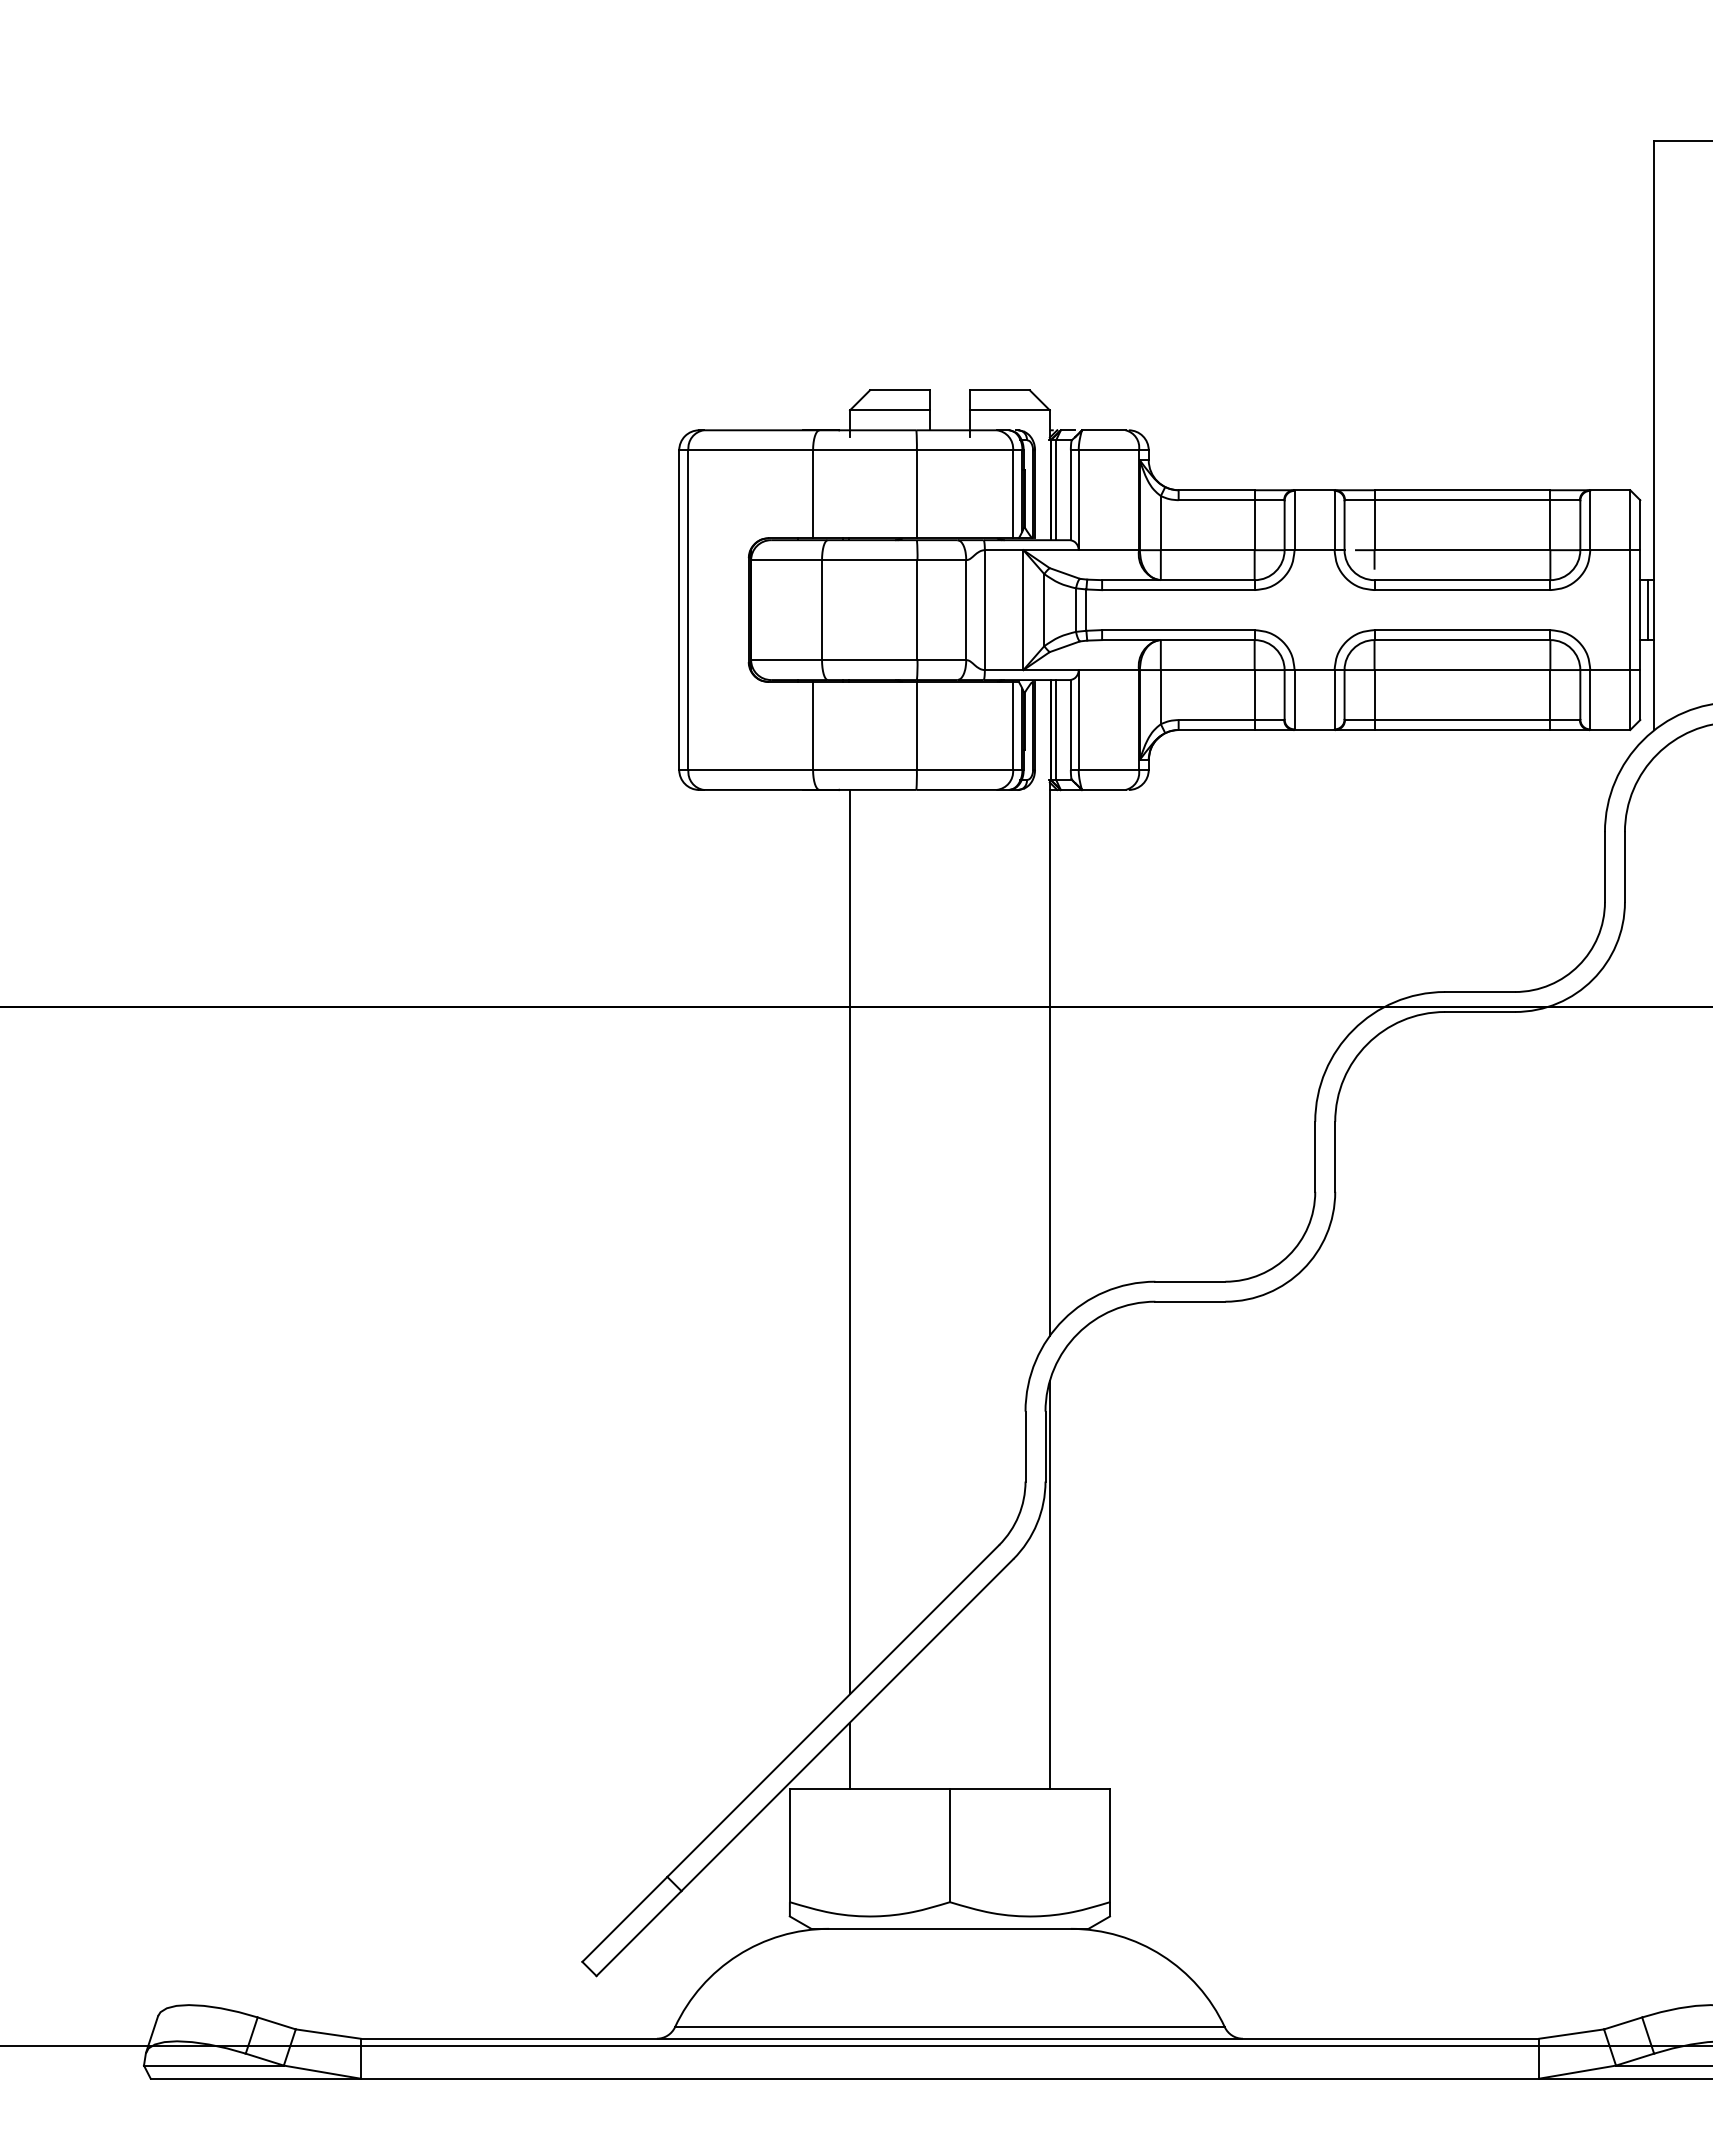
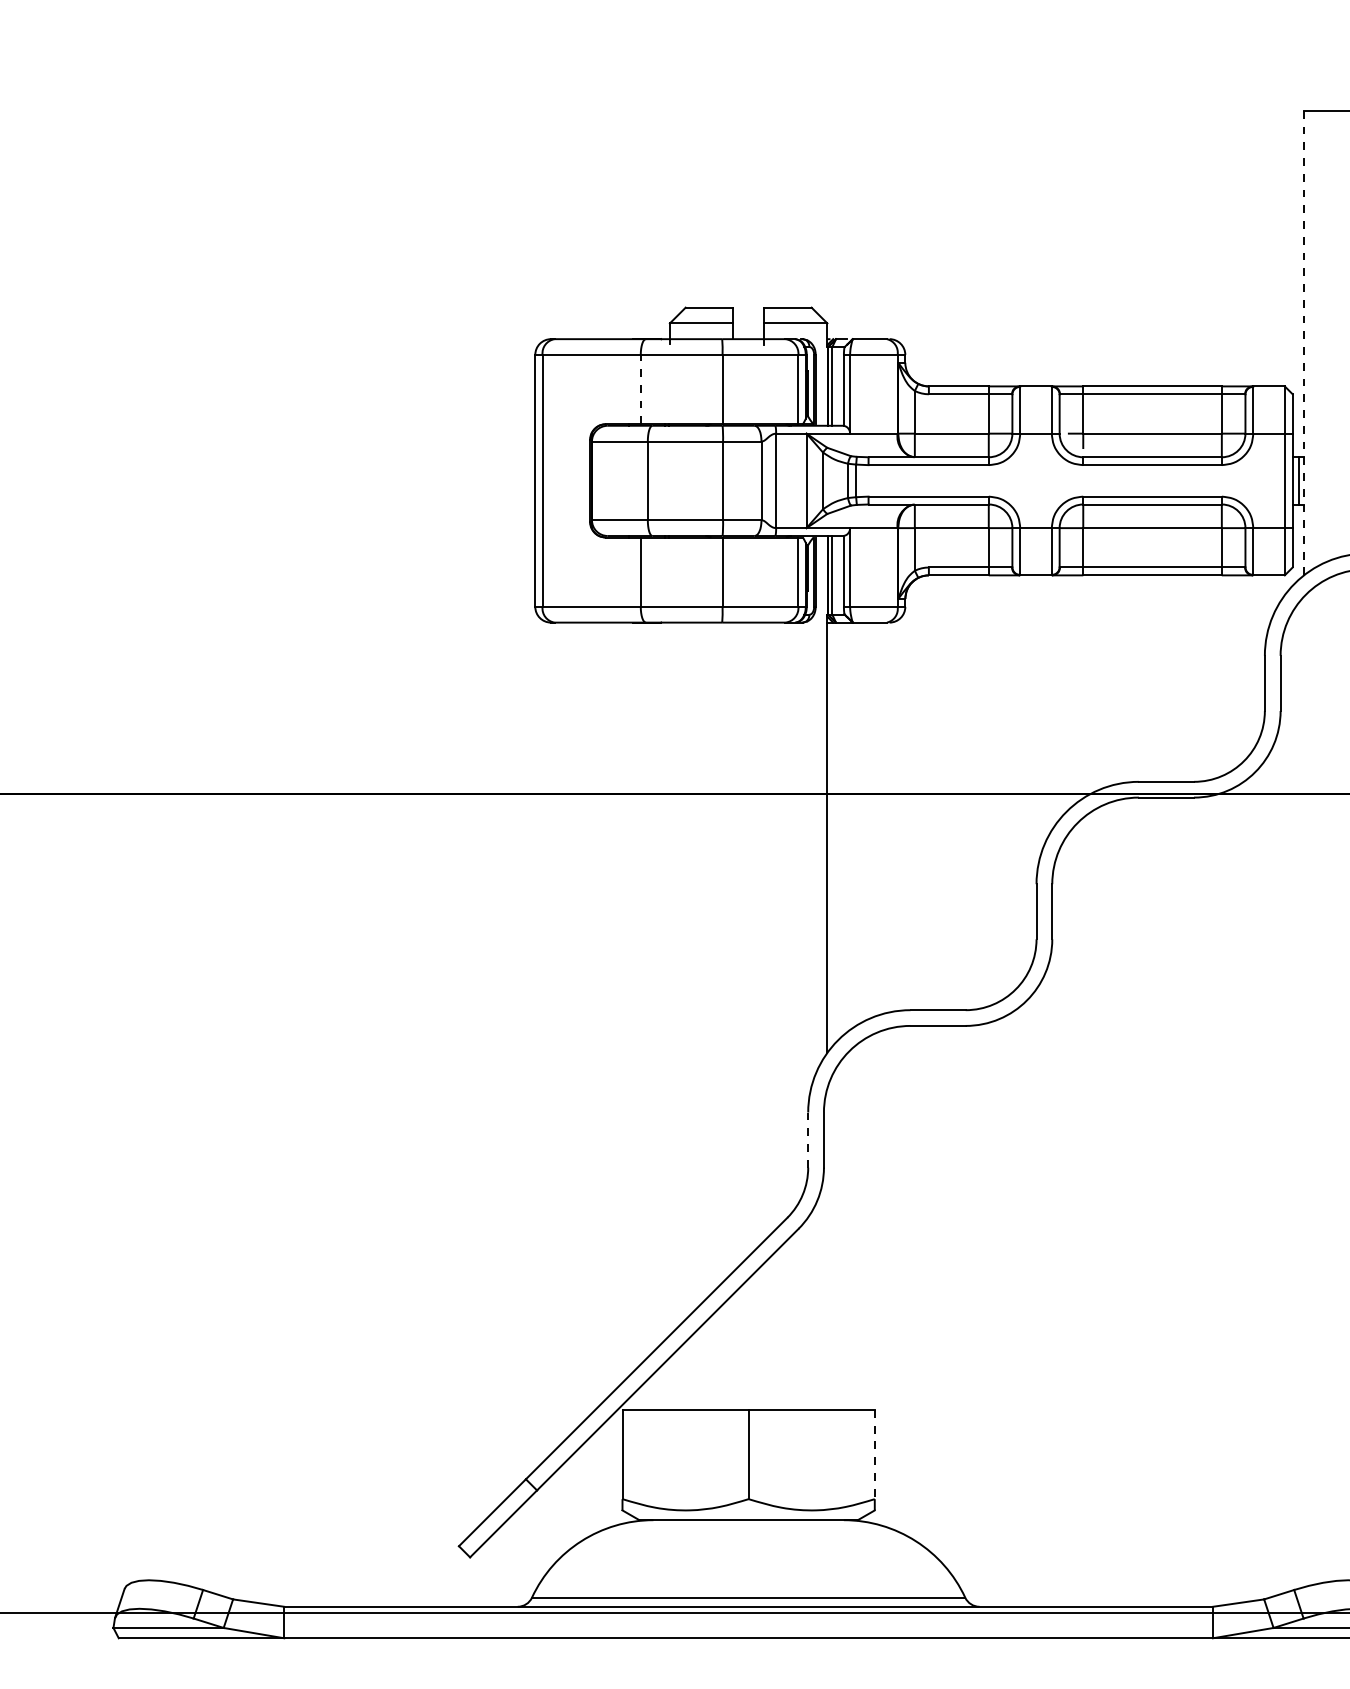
line: (1654, 435) -> (1303, 343), solid -> dashed
line: (813, 494) -> (641, 389), solid -> dashed
line: (850, 1241) -> (670, 978), removed
line: (1025, 1446) -> (808, 1140), solid -> dashed
line: (1049, 1584) -> (827, 1248), removed
line: (850, 1755) -> (670, 1383), removed
line: (1110, 1845) -> (875, 1454), solid -> dashed

